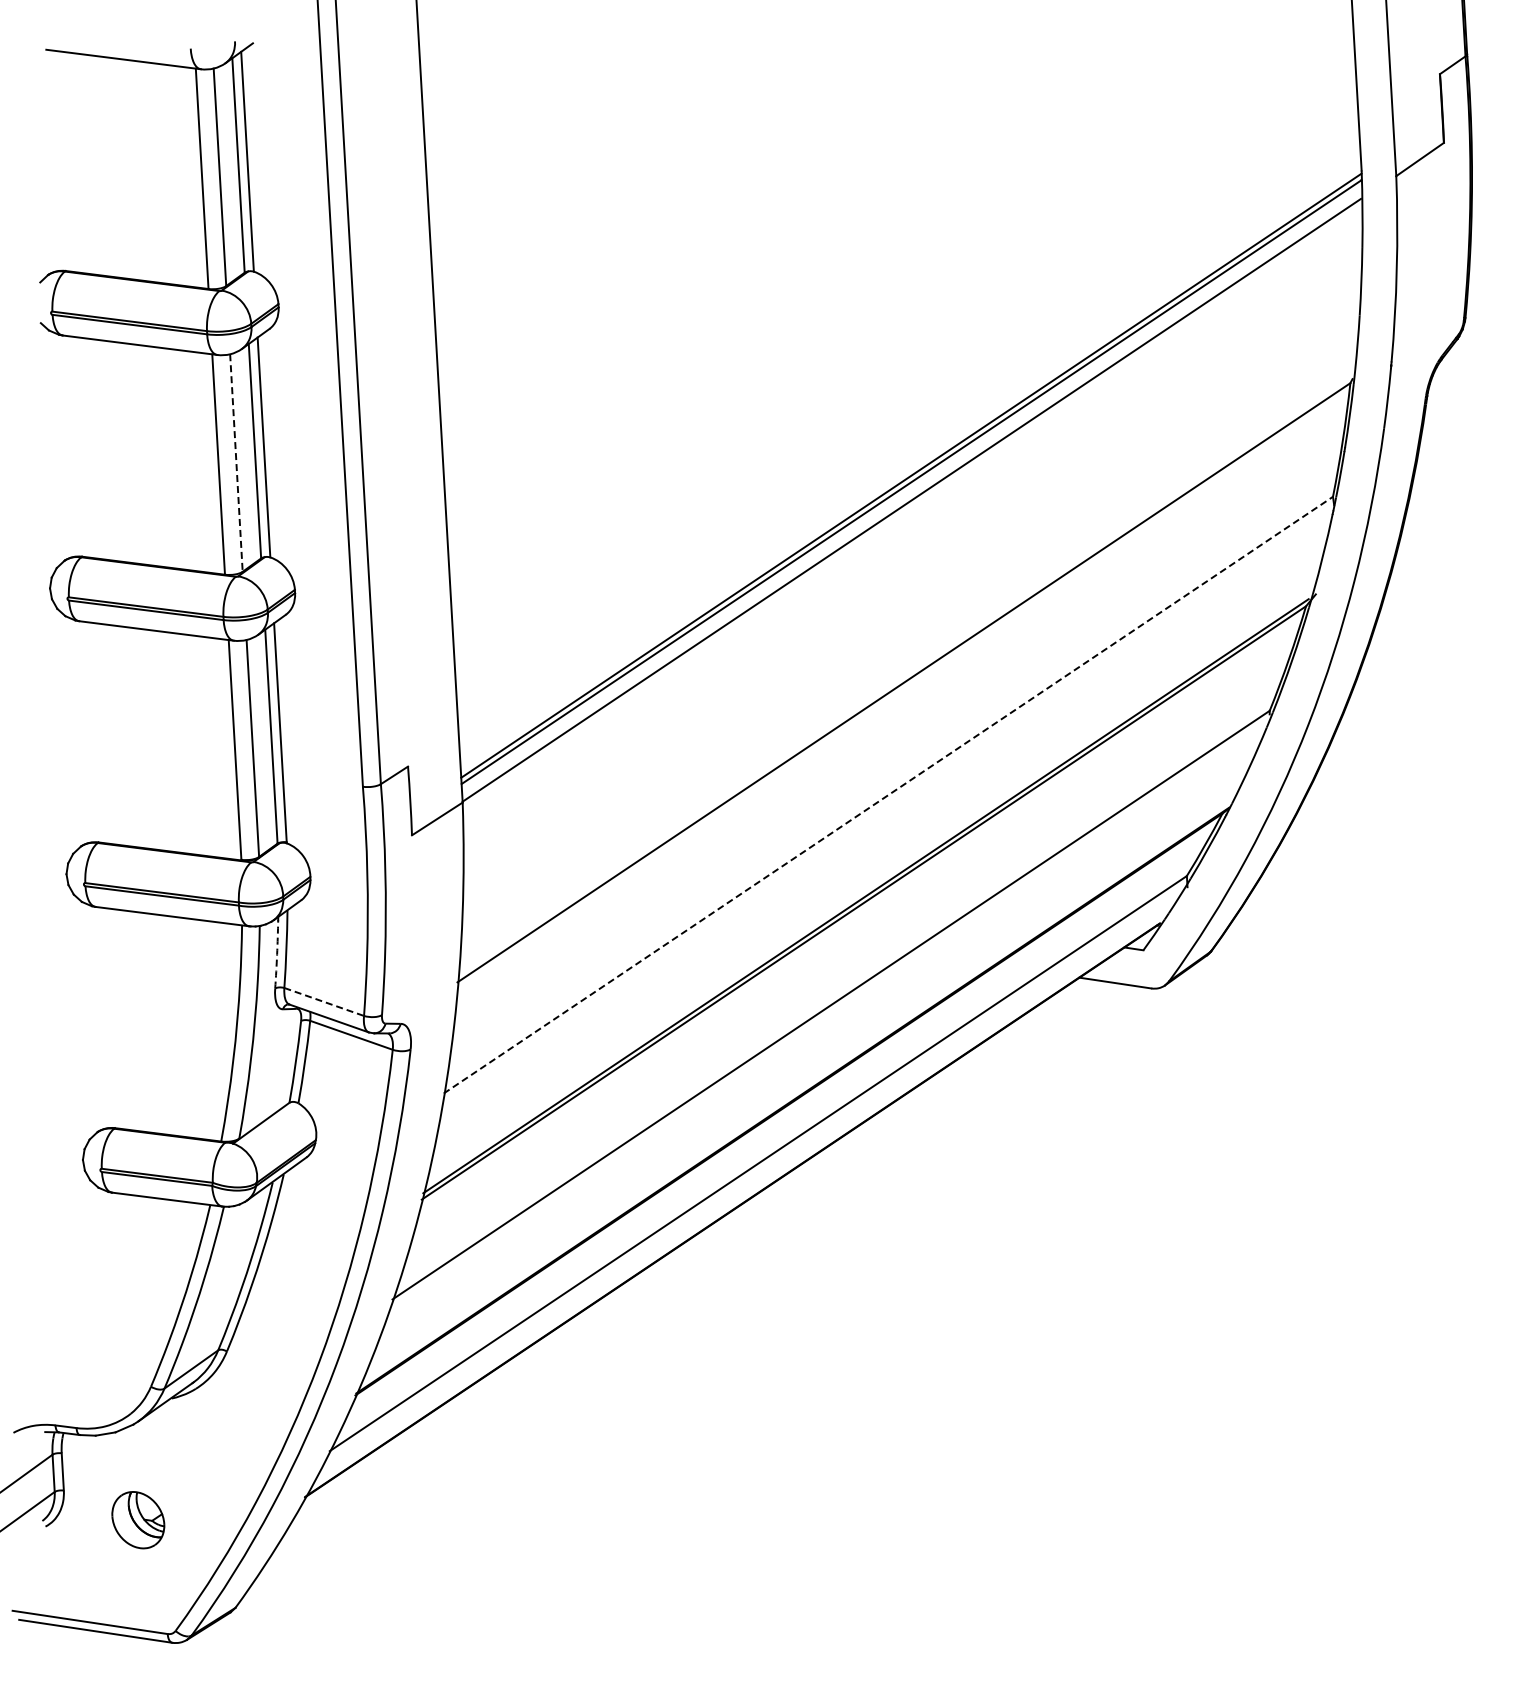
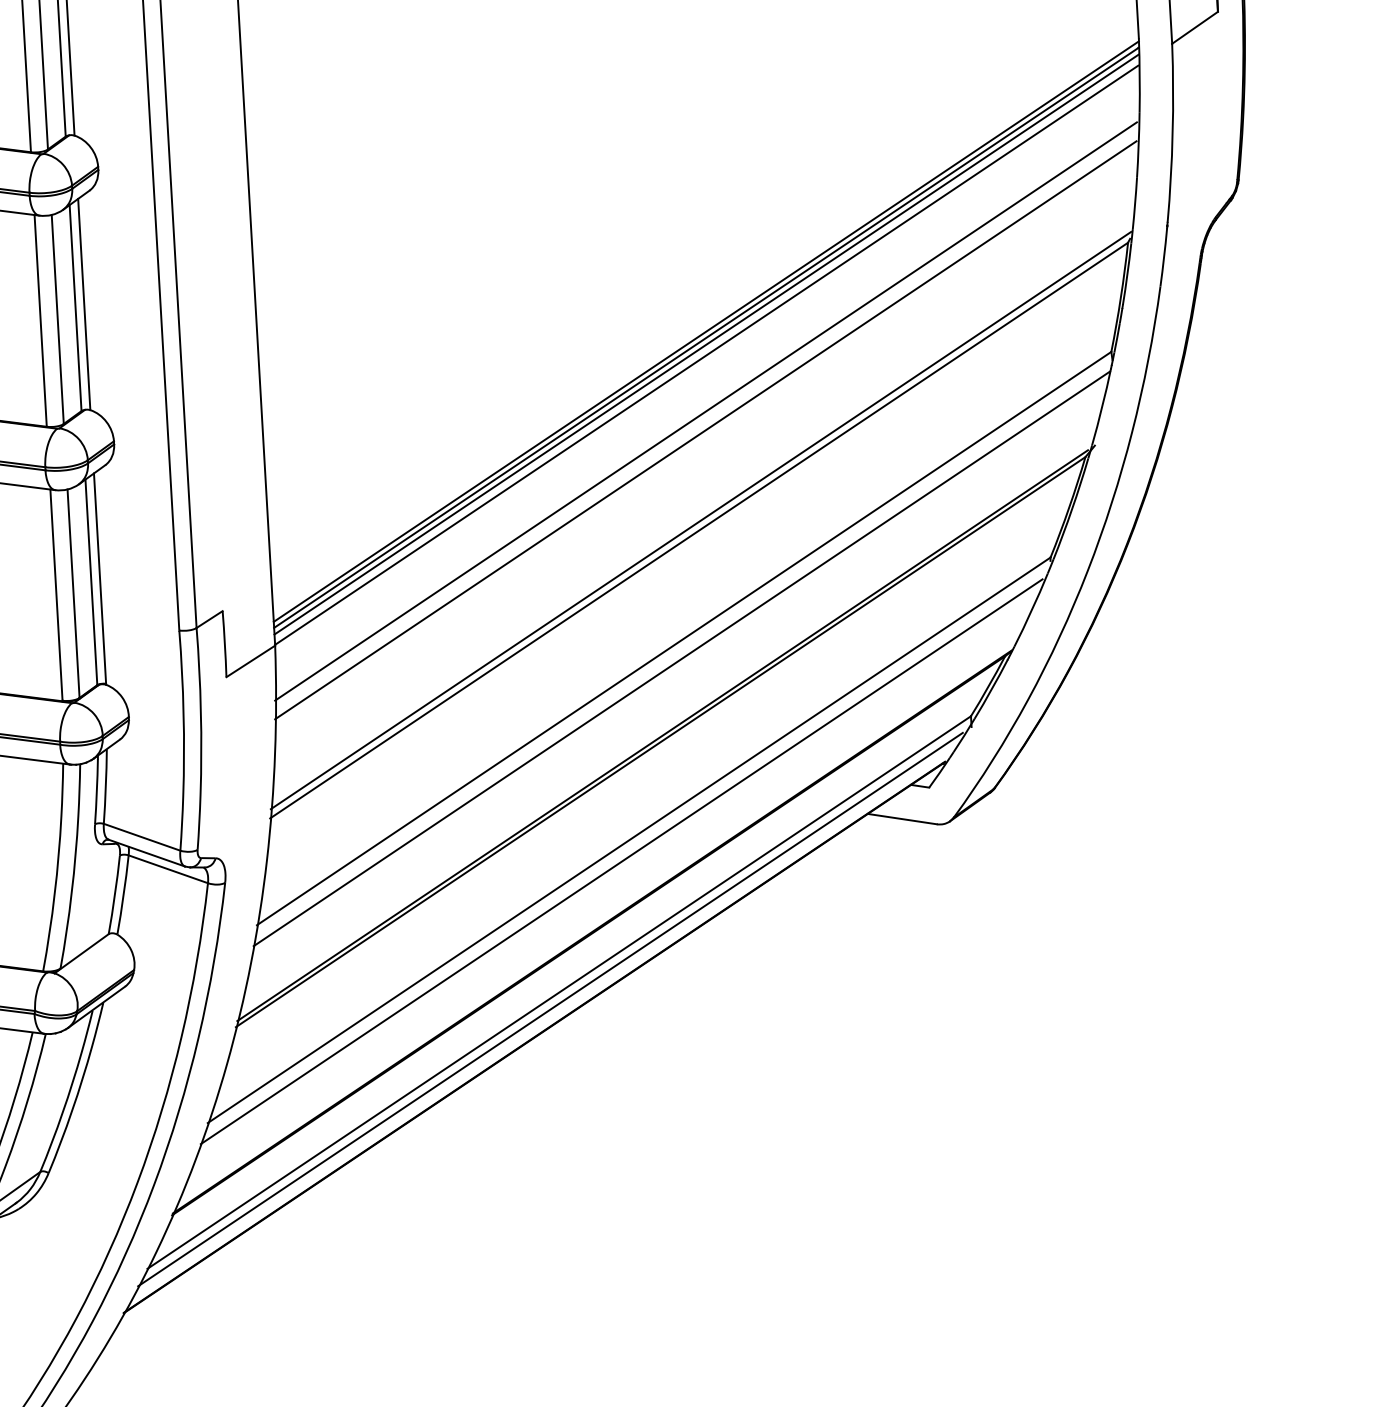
line: (236, 463) -> (57, 319), dashed -> solid
line: (911, 488) -> (706, 343), added
line: (910, 558) -> (705, 411), added
line: (910, 578) -> (705, 430), added
line: (905, 671) -> (700, 519), added
line: (888, 794) -> (684, 637), dashed -> solid
line: (885, 816) -> (681, 659), added
arc: (277, 954) -> (97, 791), dashed -> solid
line: (324, 1002) -> (142, 837), dashed -> solid
line: (823, 1027) -> (621, 861), added
line: (749, 1181) -> (550, 1009), added

